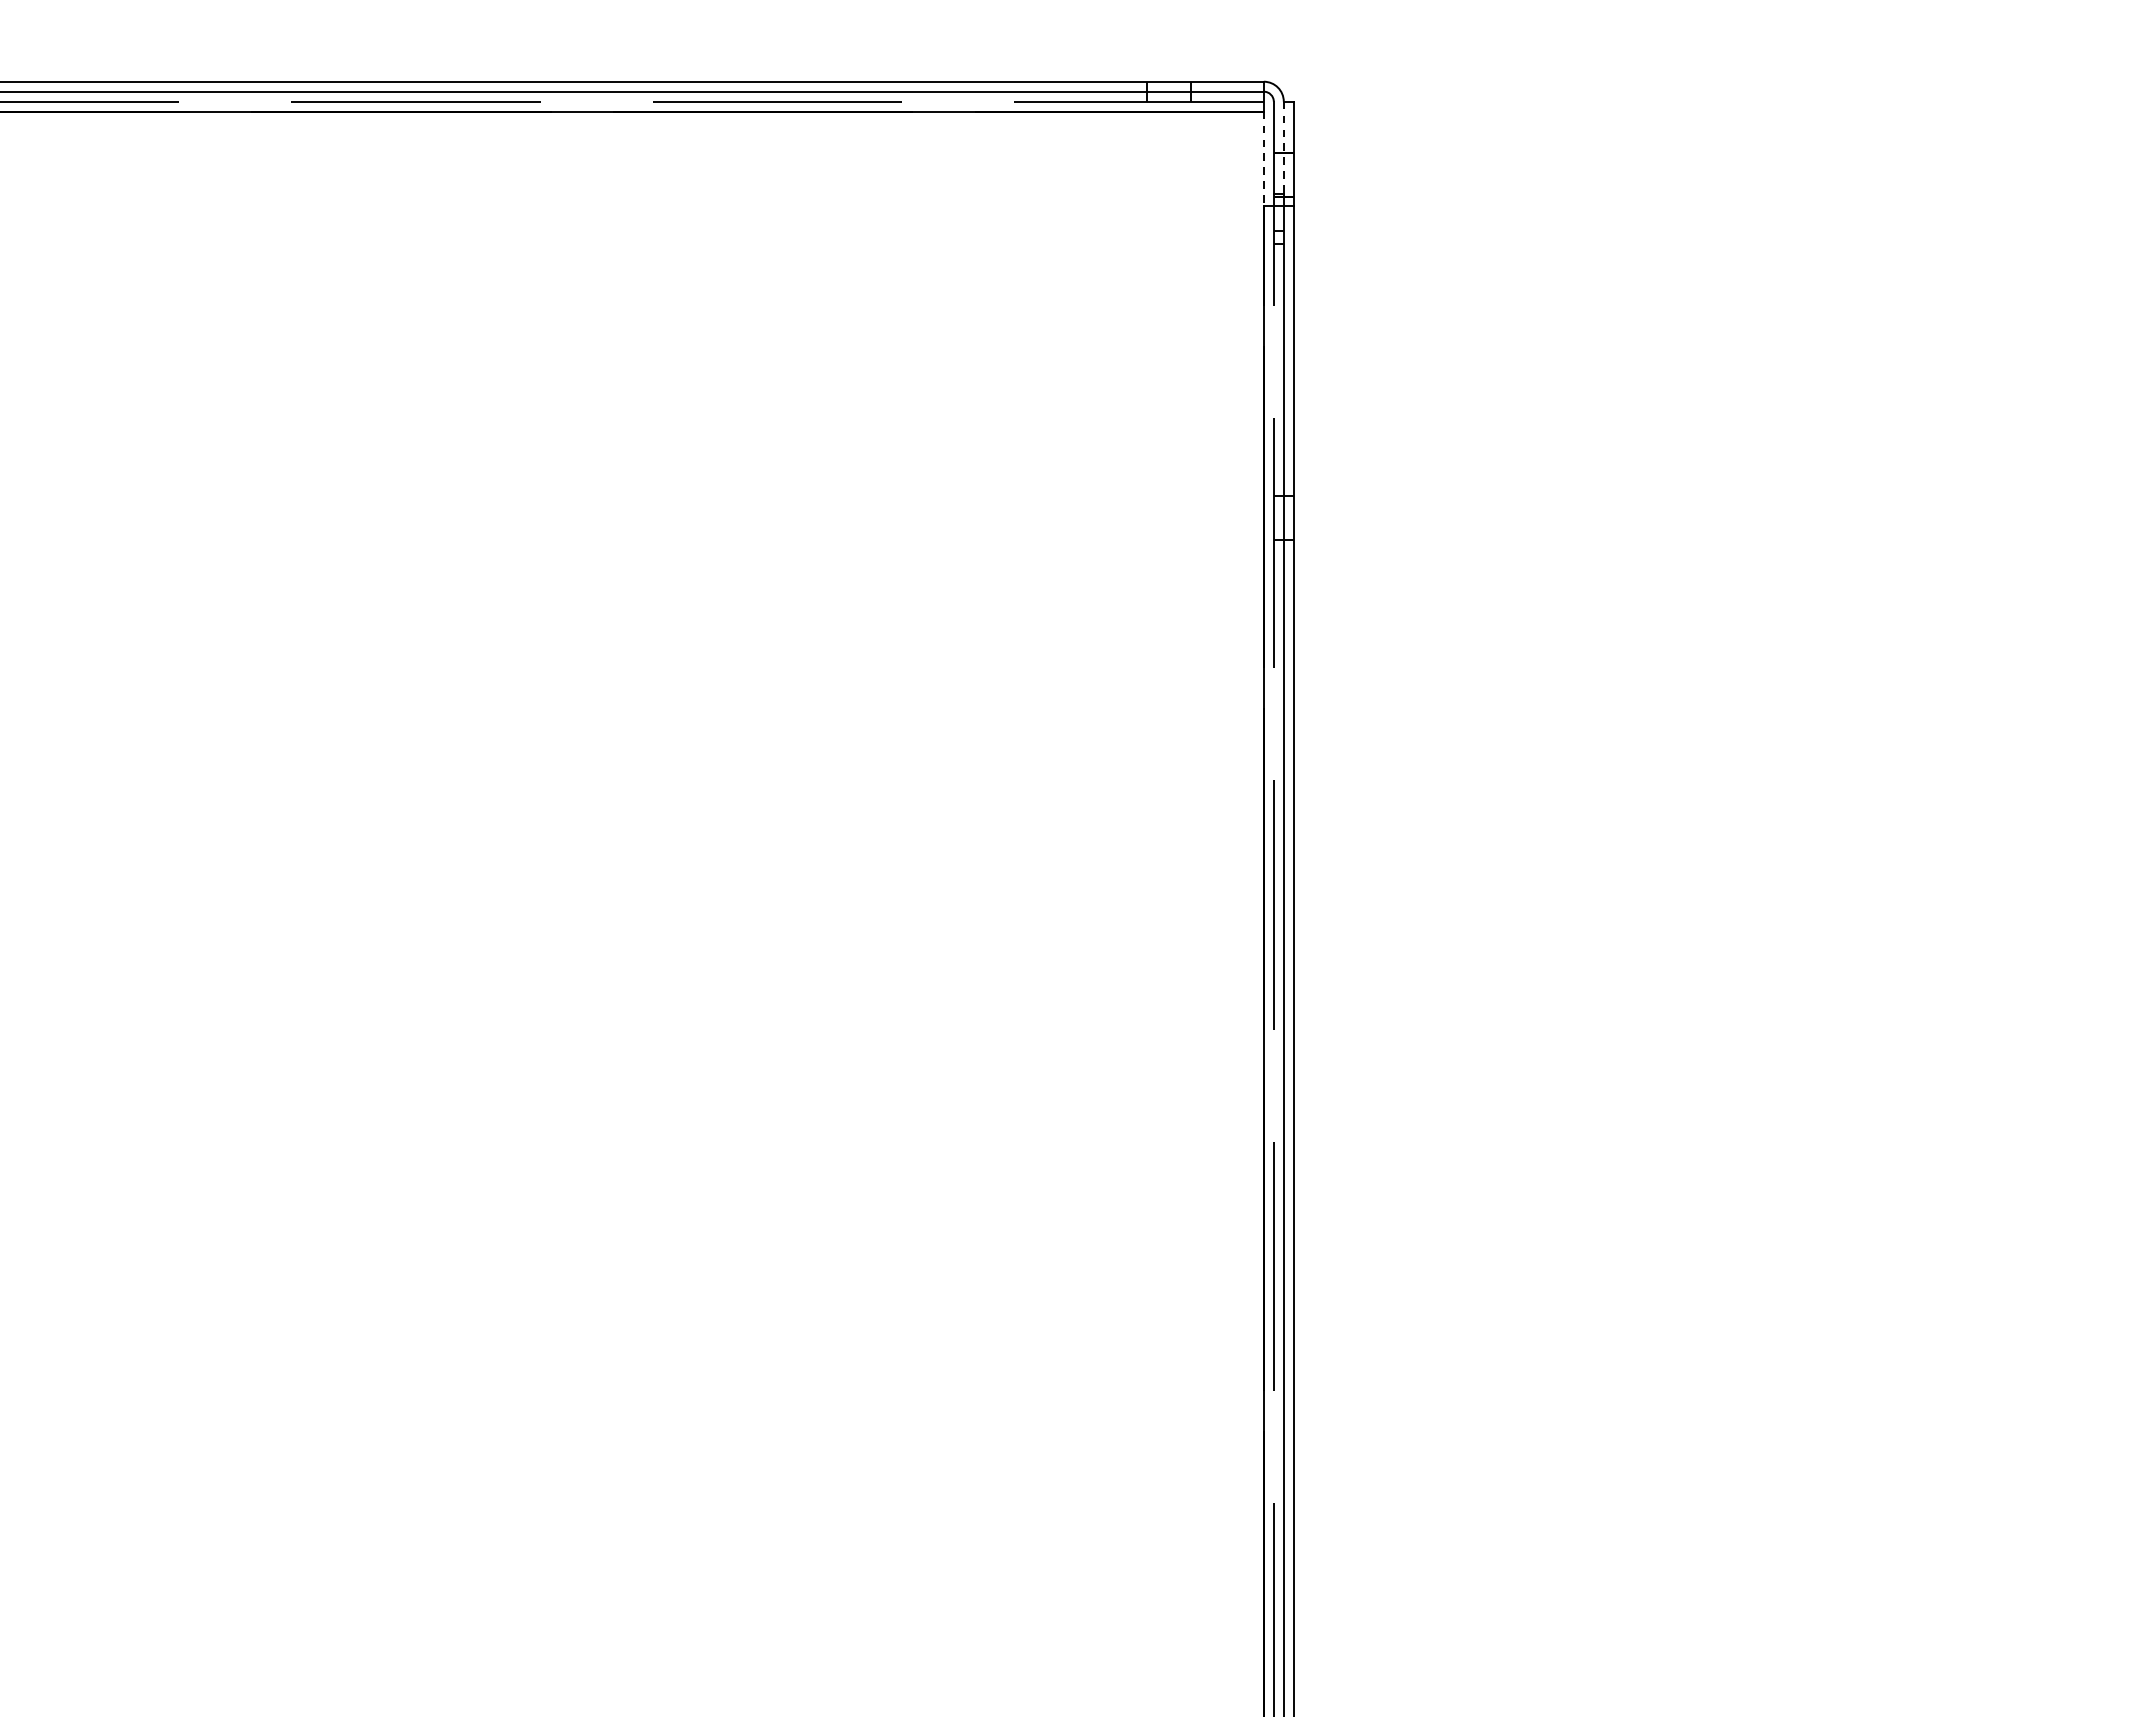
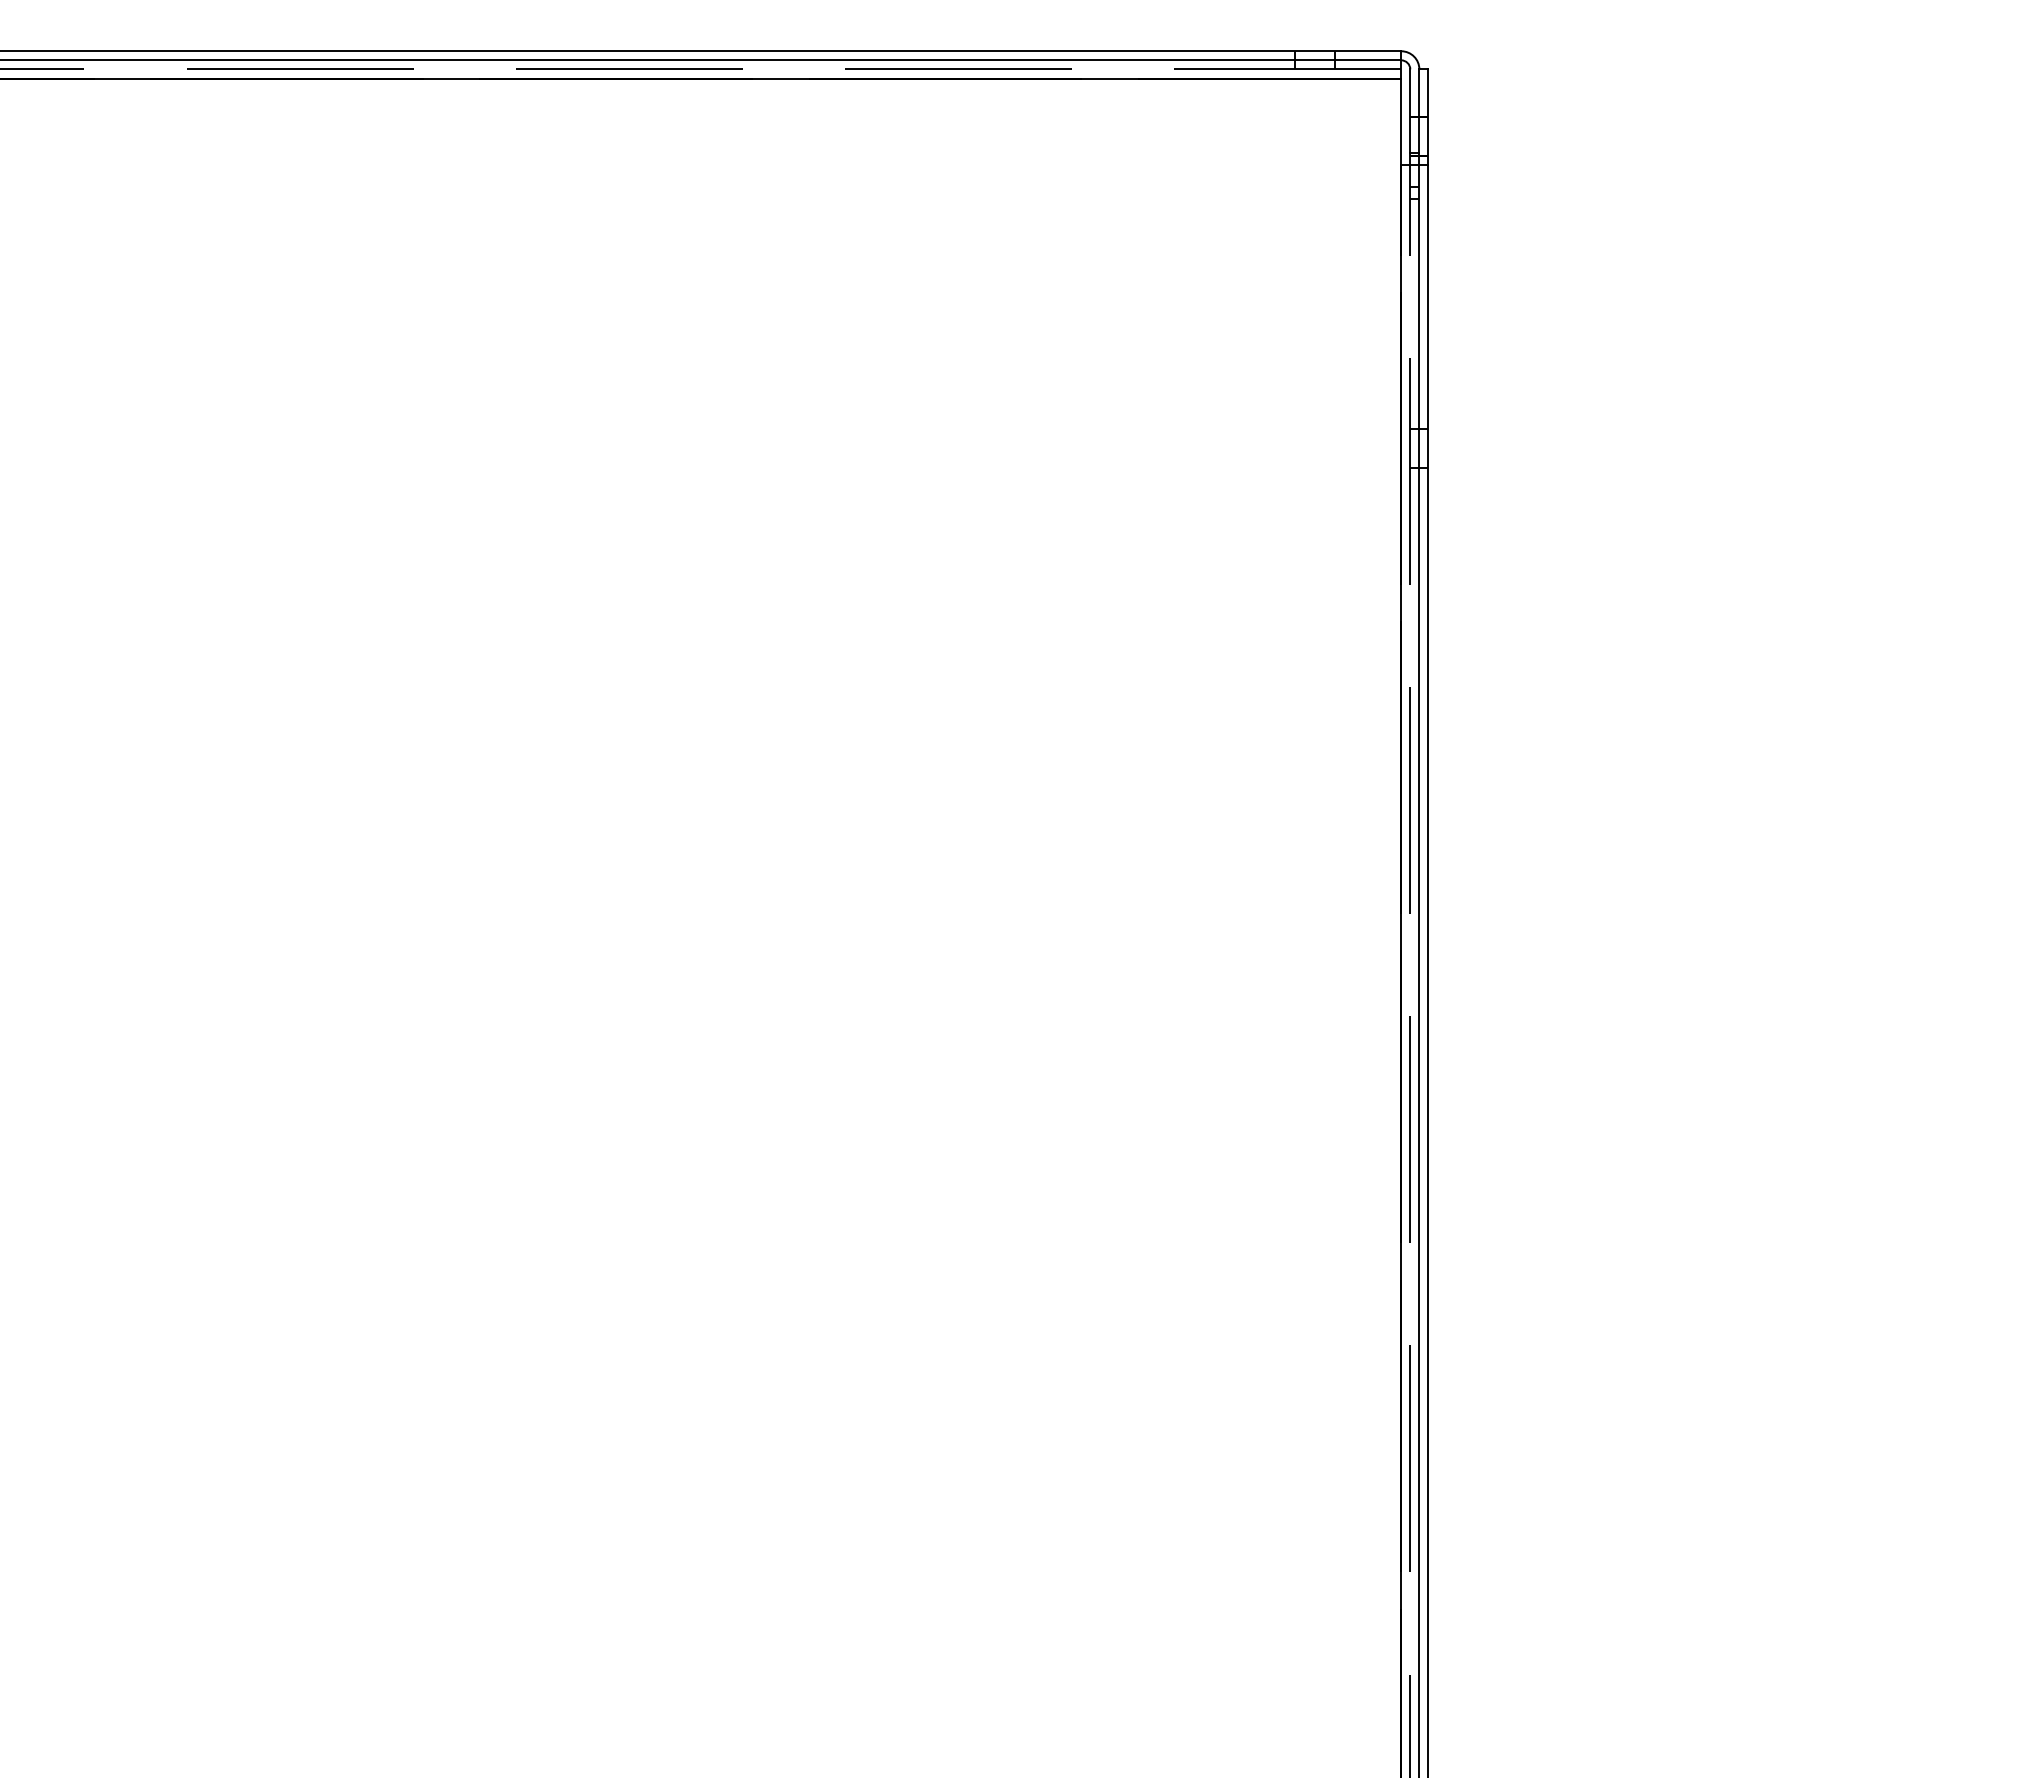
line: (1283, 147) -> (1419, 111), dashed -> solid
line: (1264, 159) -> (1401, 122), dashed -> solid

